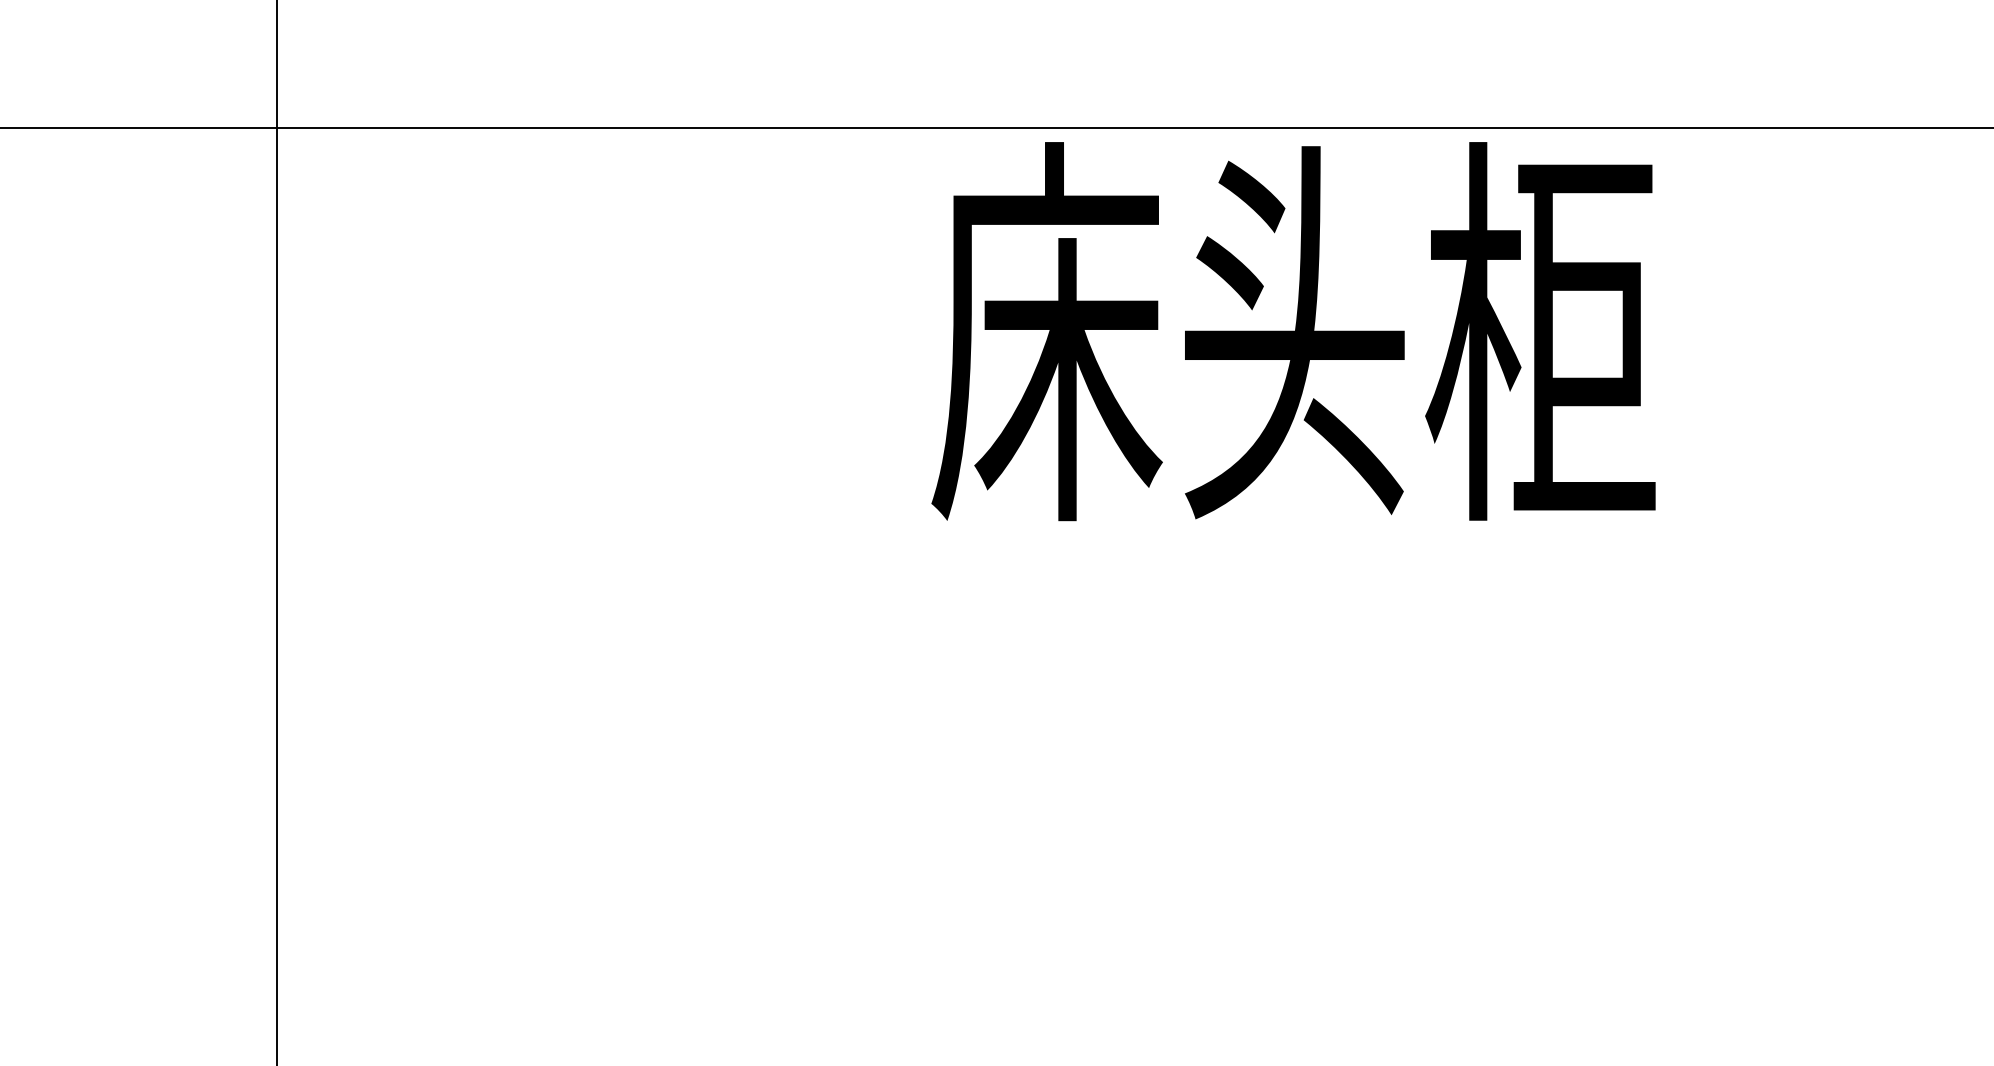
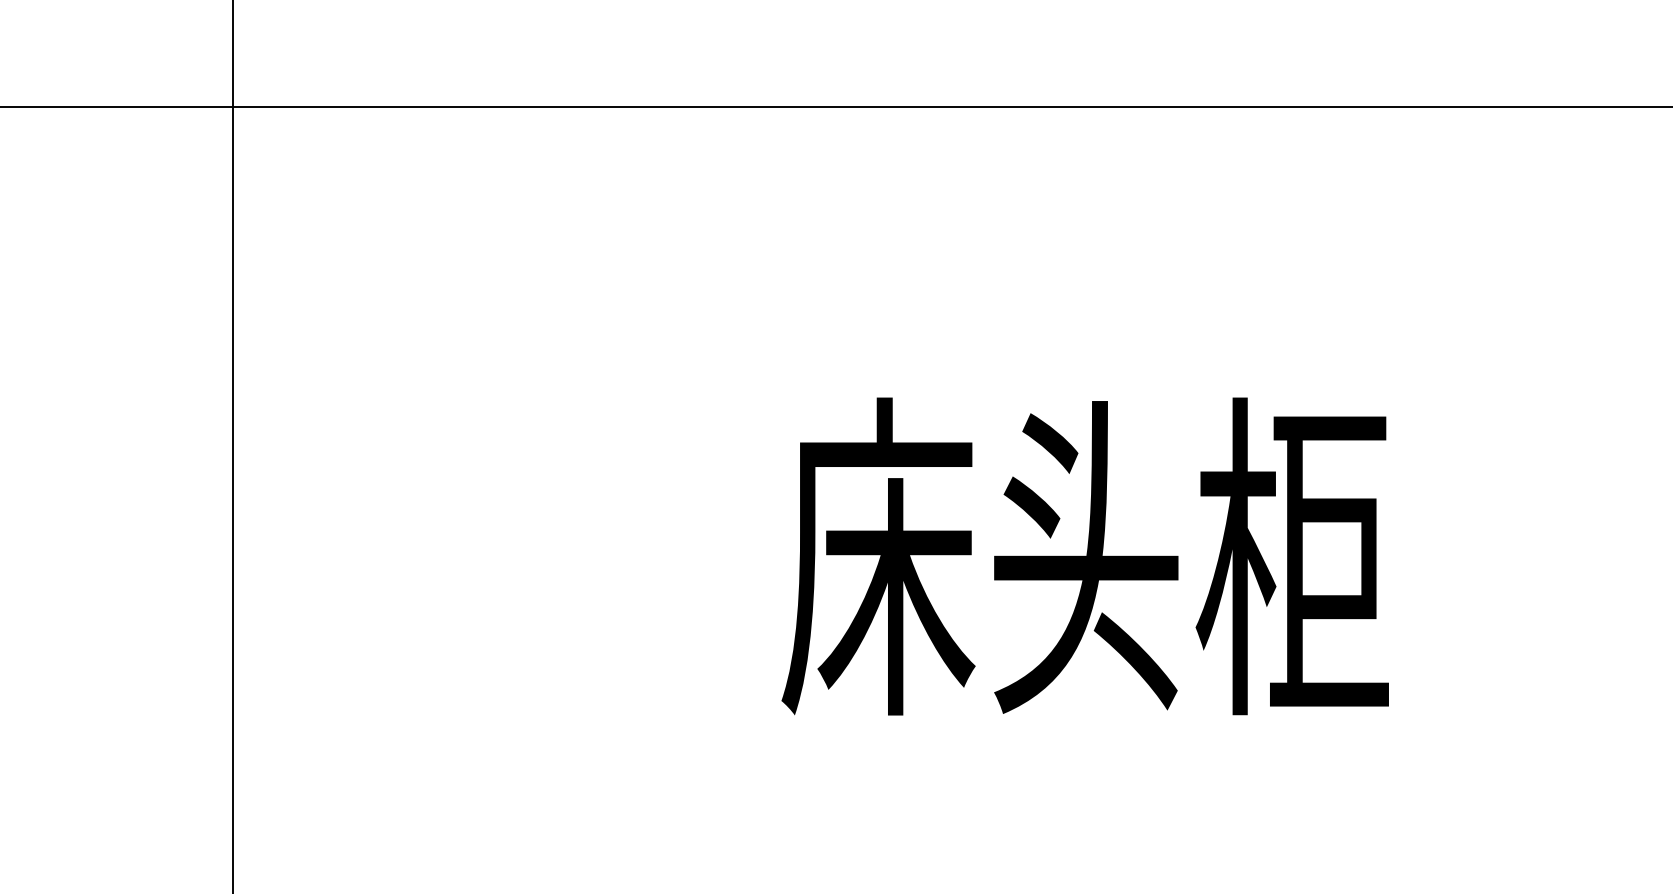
text: (1293, 331) -> (1085, 556), moved

